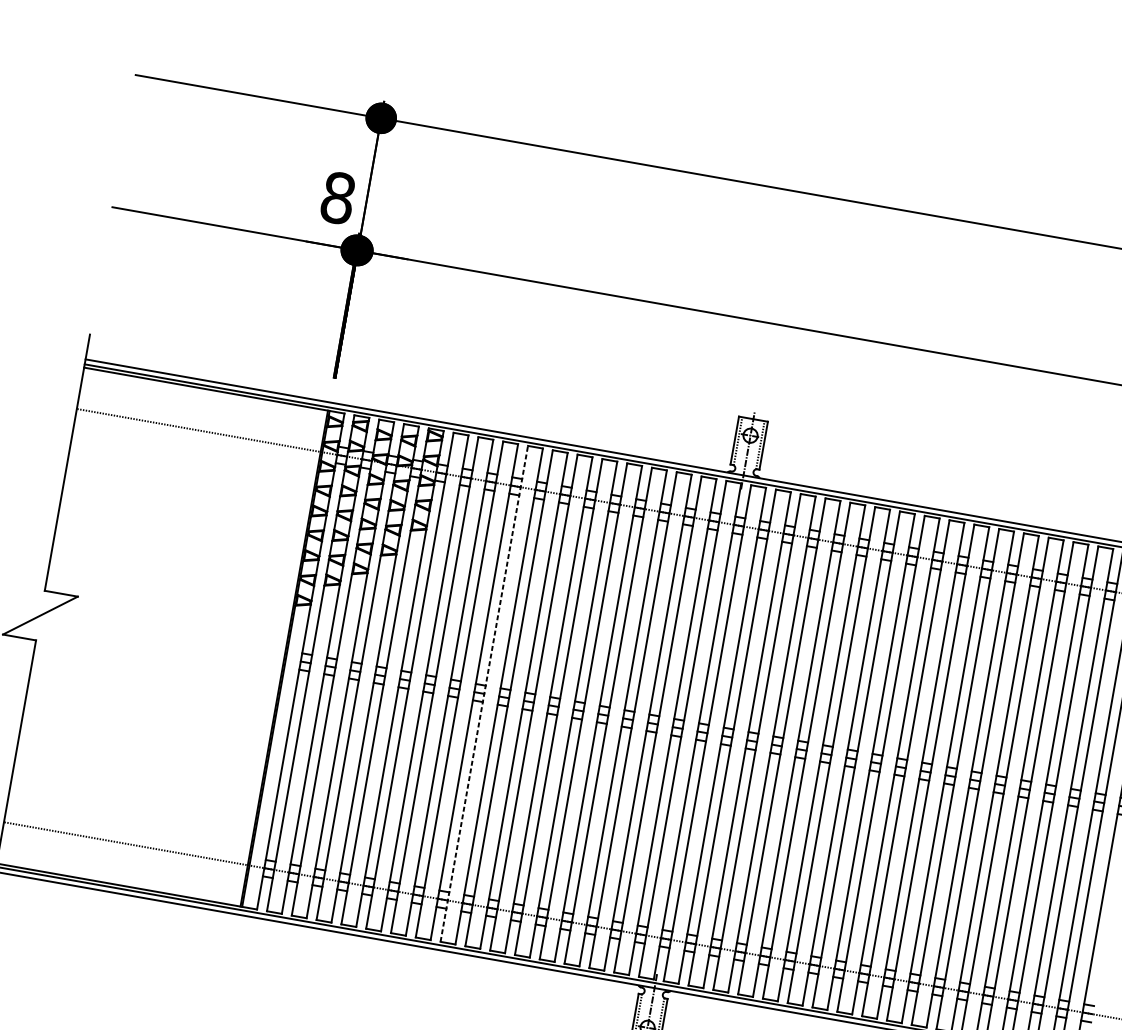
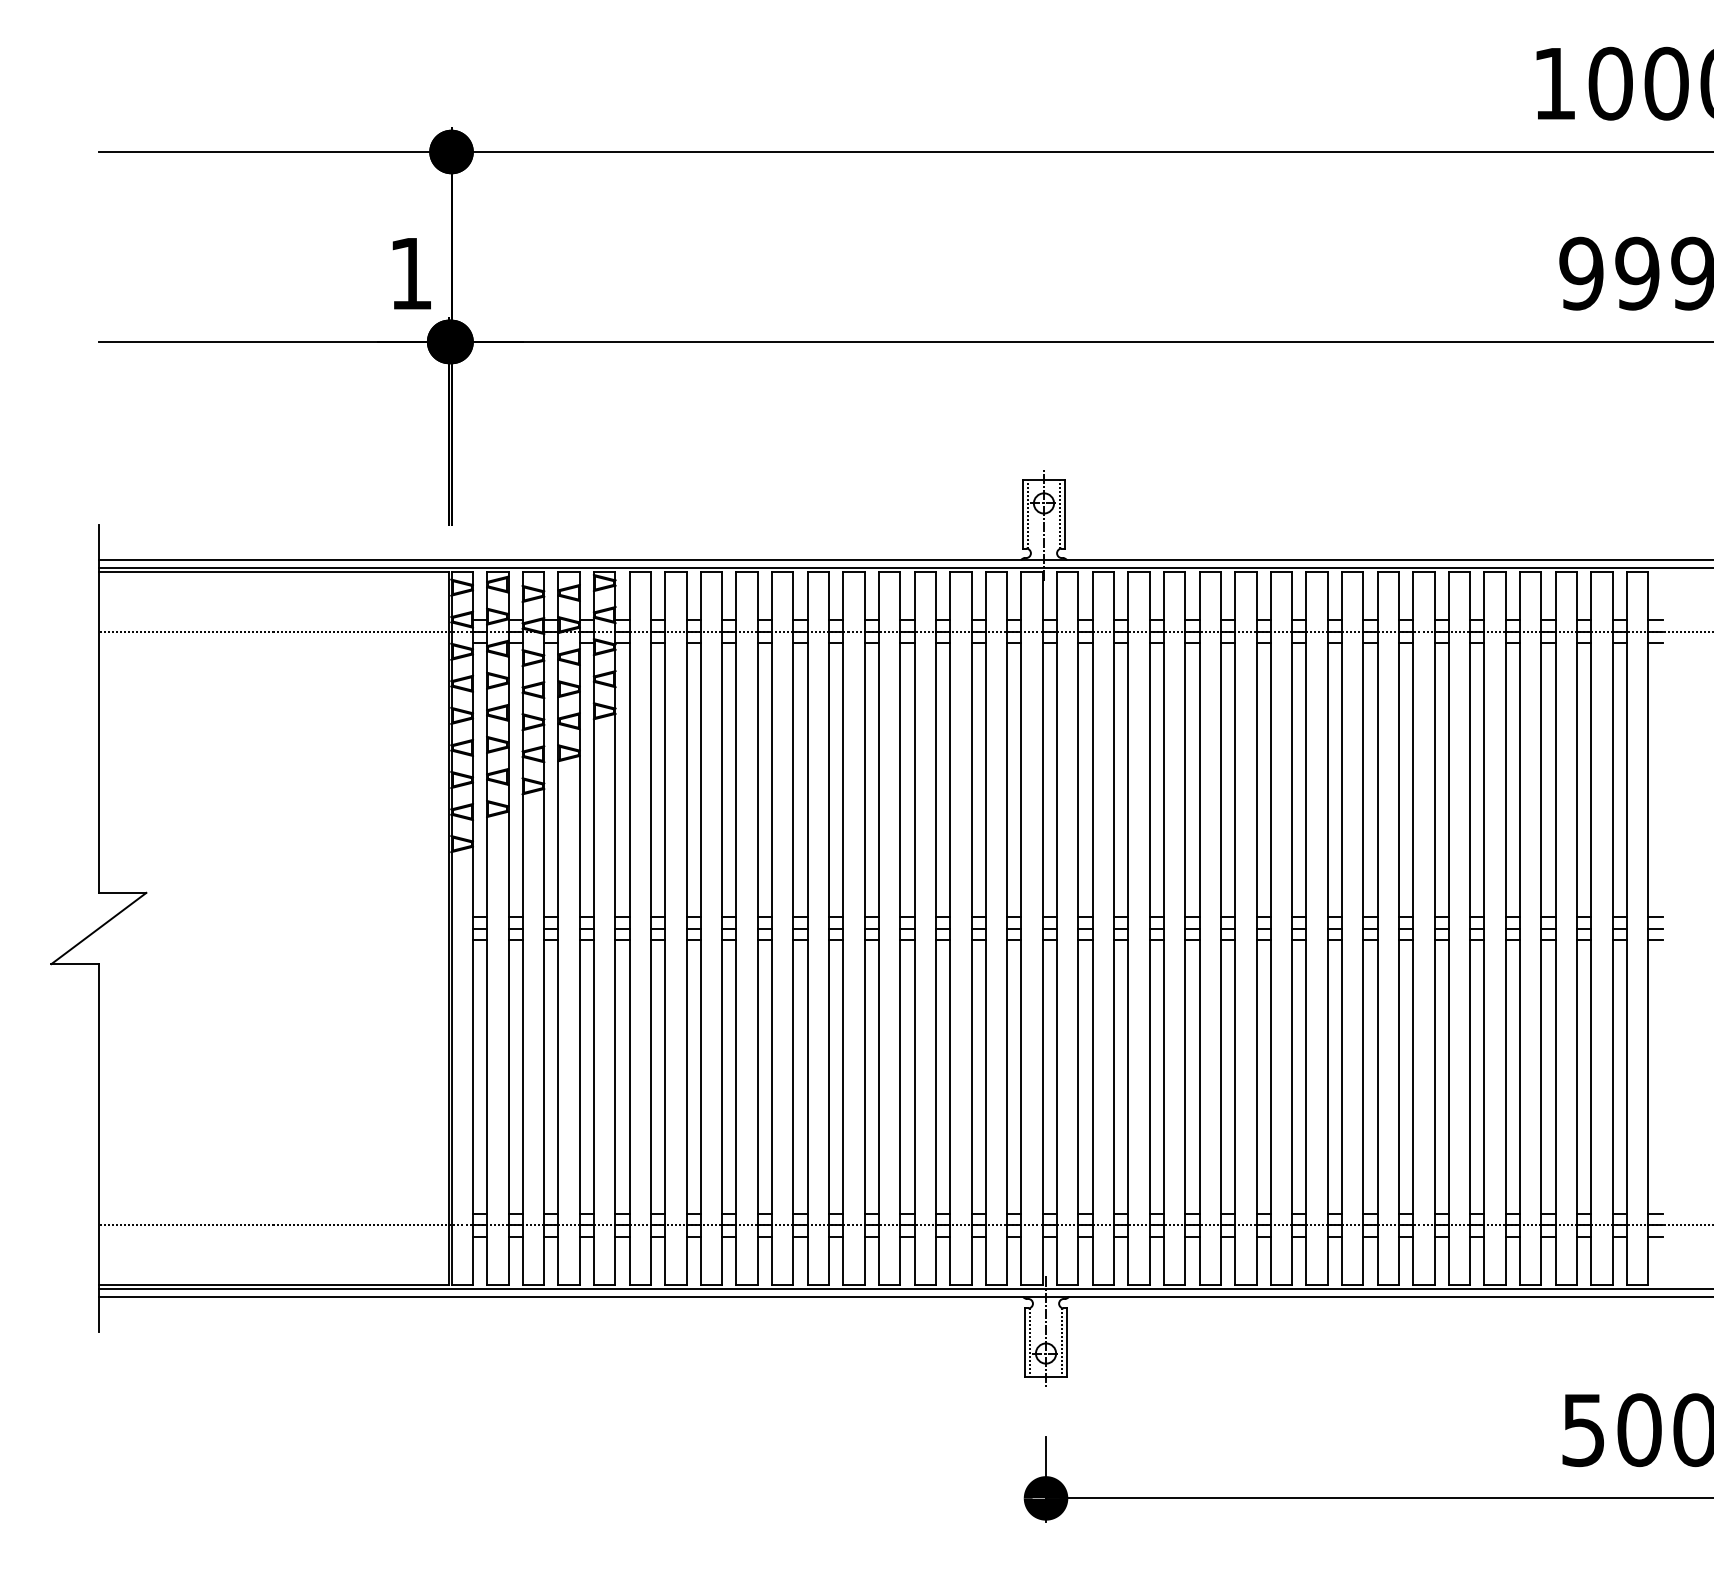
text: (338, 198) -> (411, 273), 8 -> 1
line: (484, 693) -> (736, 928), dashed -> solid

